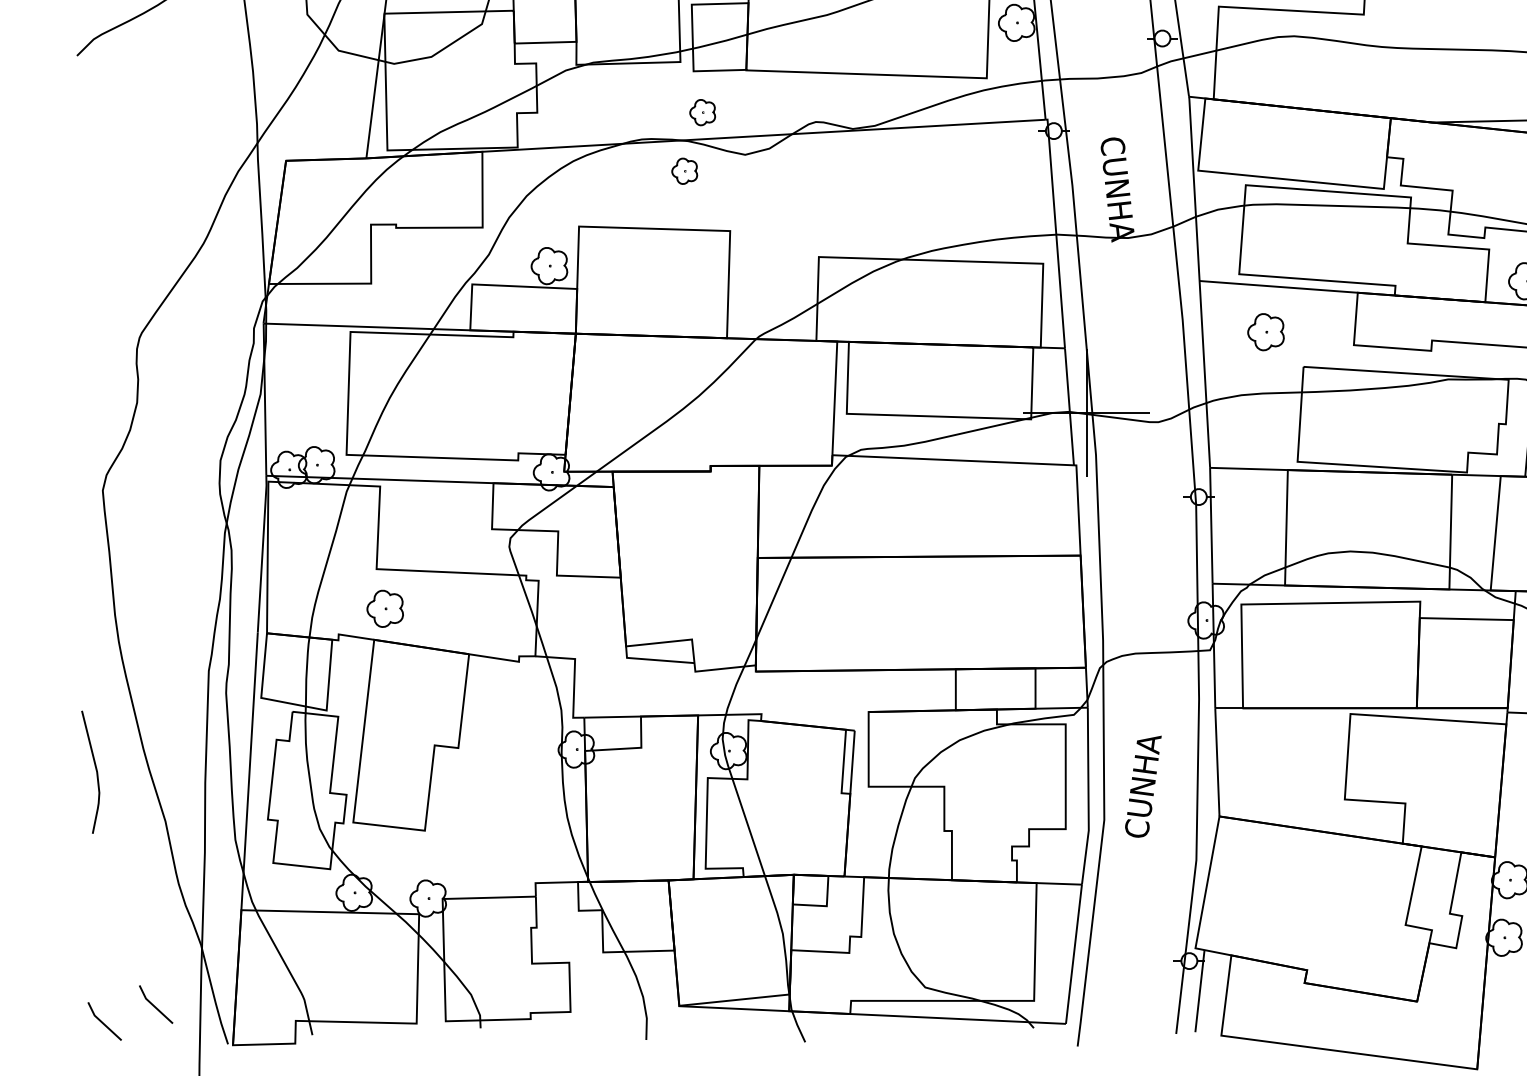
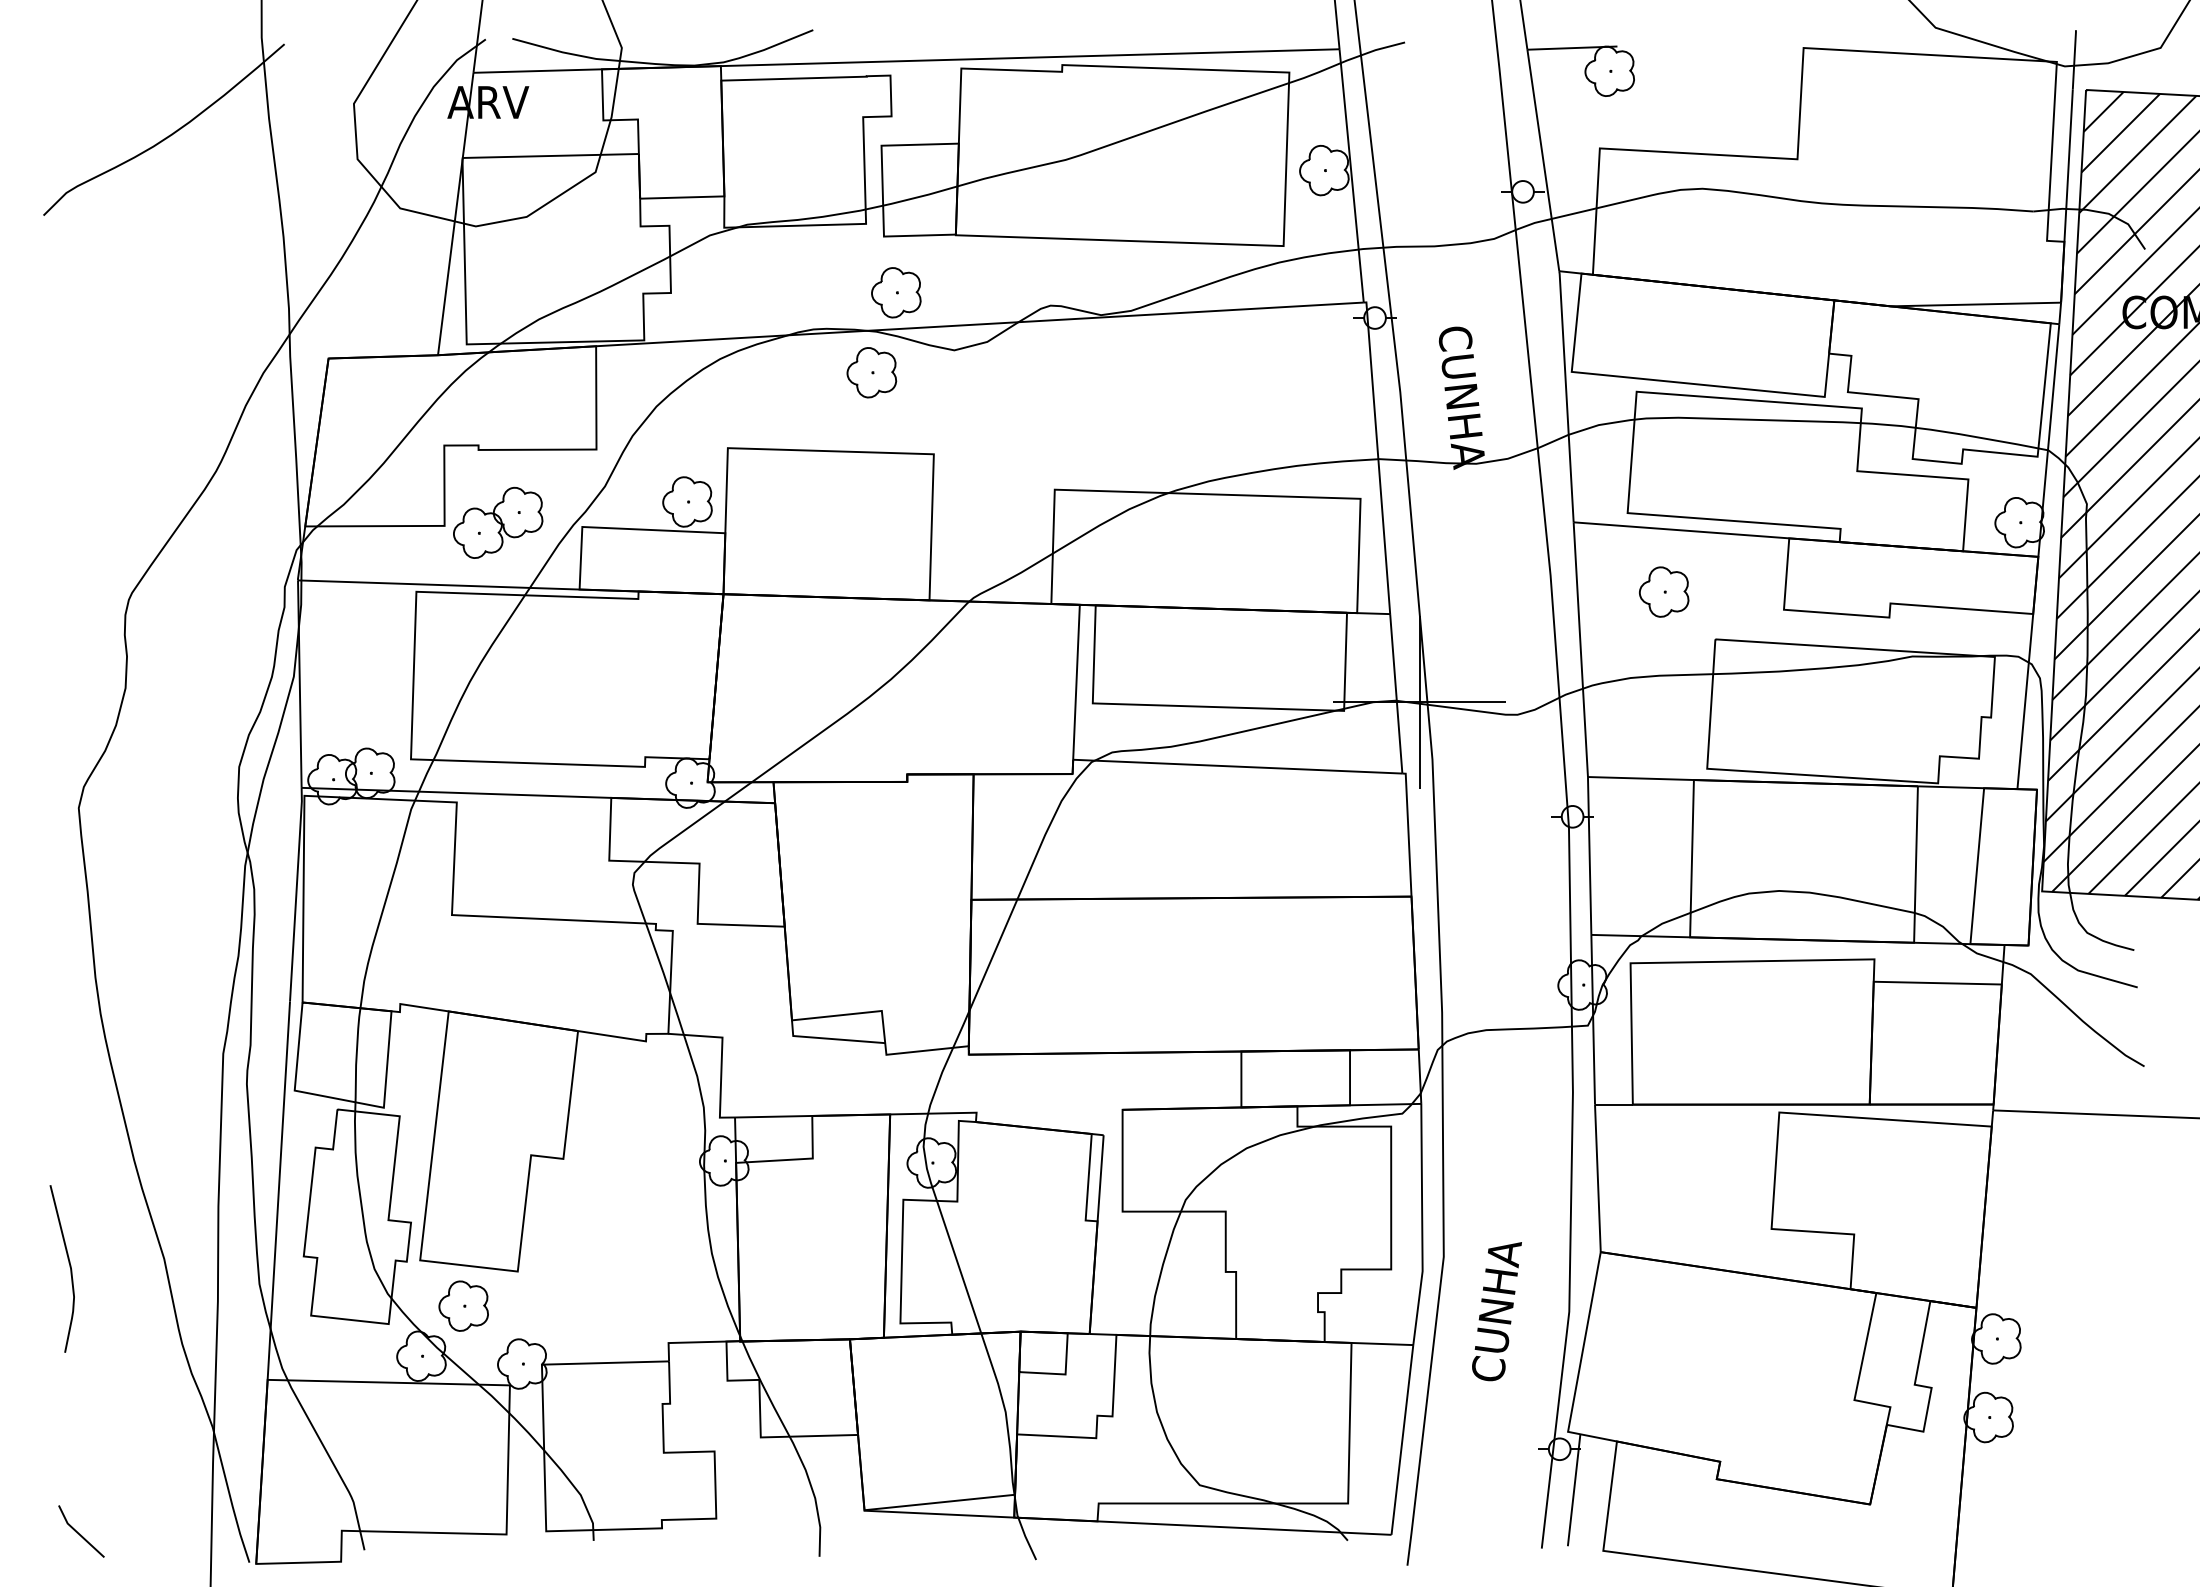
part: (702, 112) -> (896, 292), size x1.43
part: (684, 171) -> (871, 372), size x1.43
part: (410, 281) -> (498, 522), added
part: (385, 608) -> (463, 1305), moved
curve: (96, 771) -> (69, 1267), moved
text: (1142, 786) -> (1496, 1311), moved
line: (154, 1006) -> (149, 1510), removed

